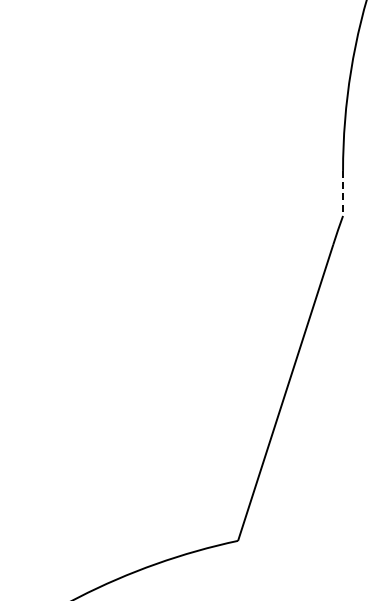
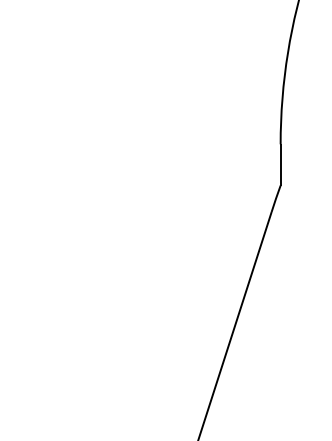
line: (343, 193) -> (281, 164), dashed -> solid

